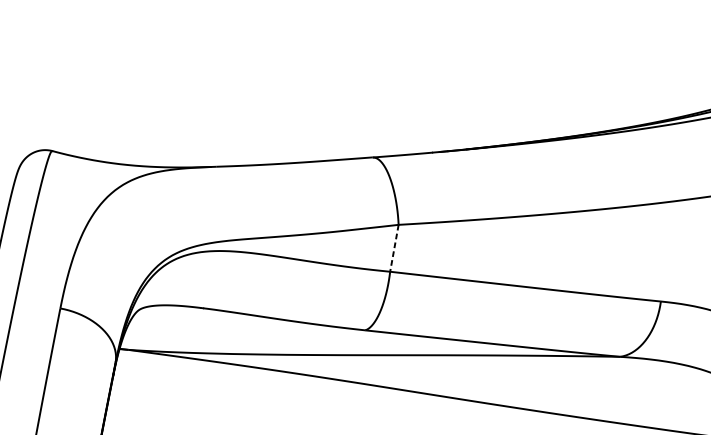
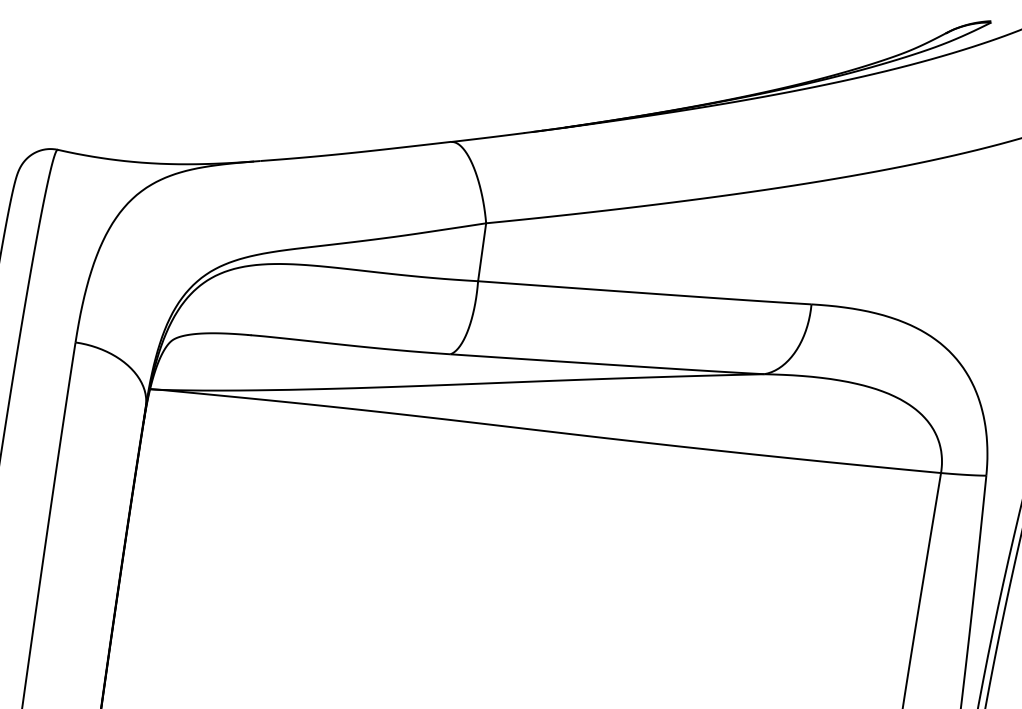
line: (394, 248) -> (482, 252), dashed -> solid

